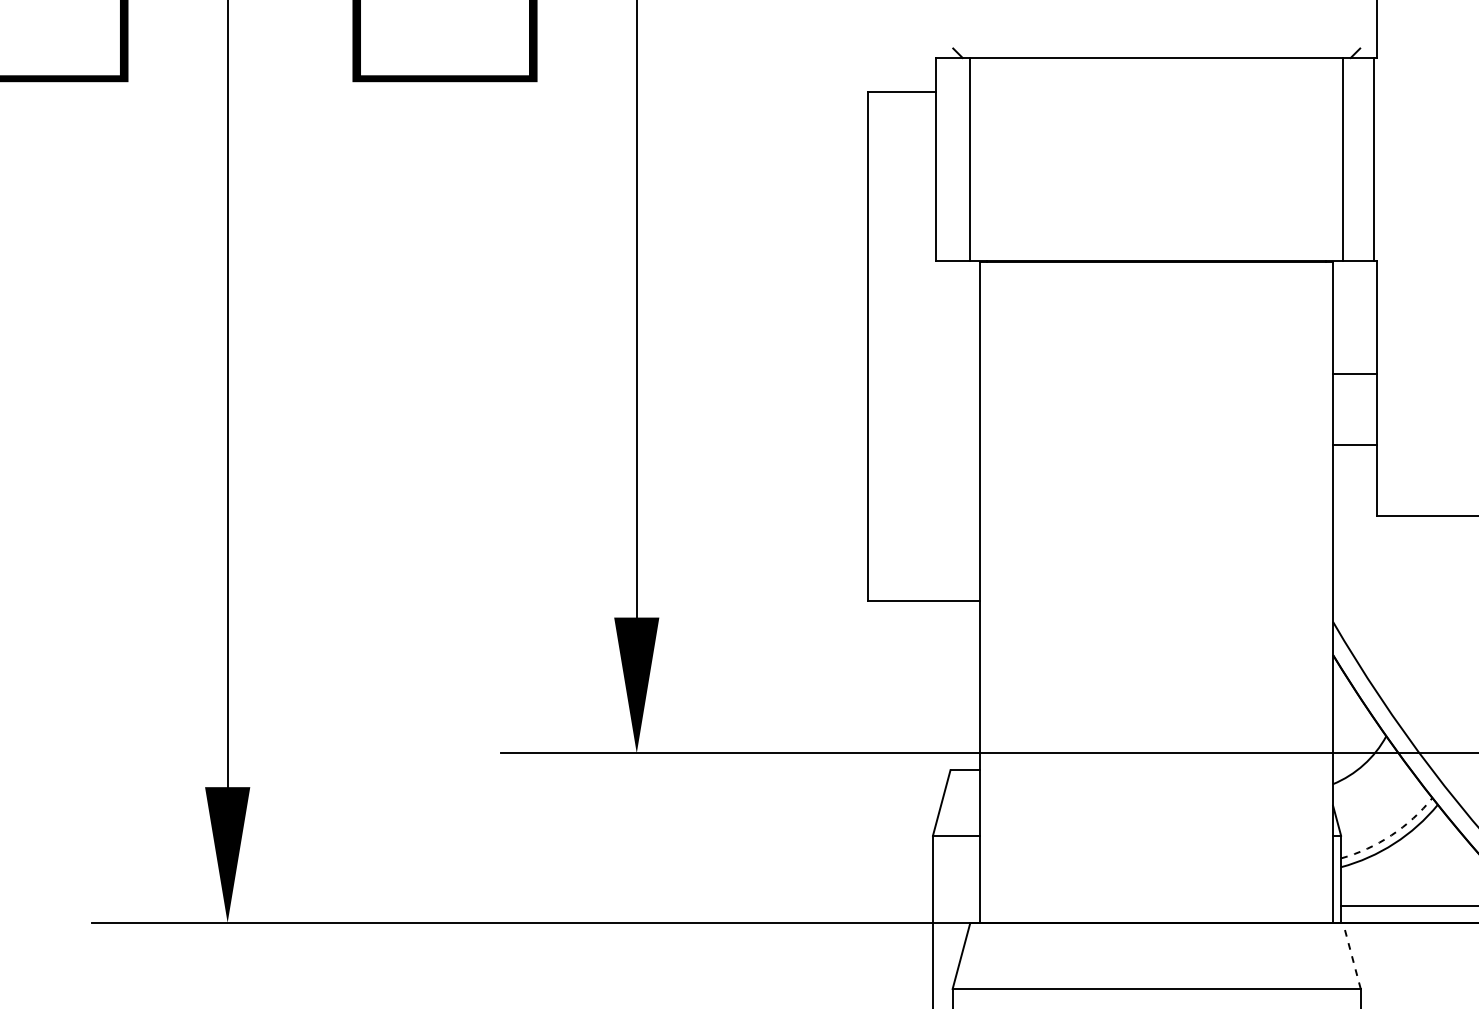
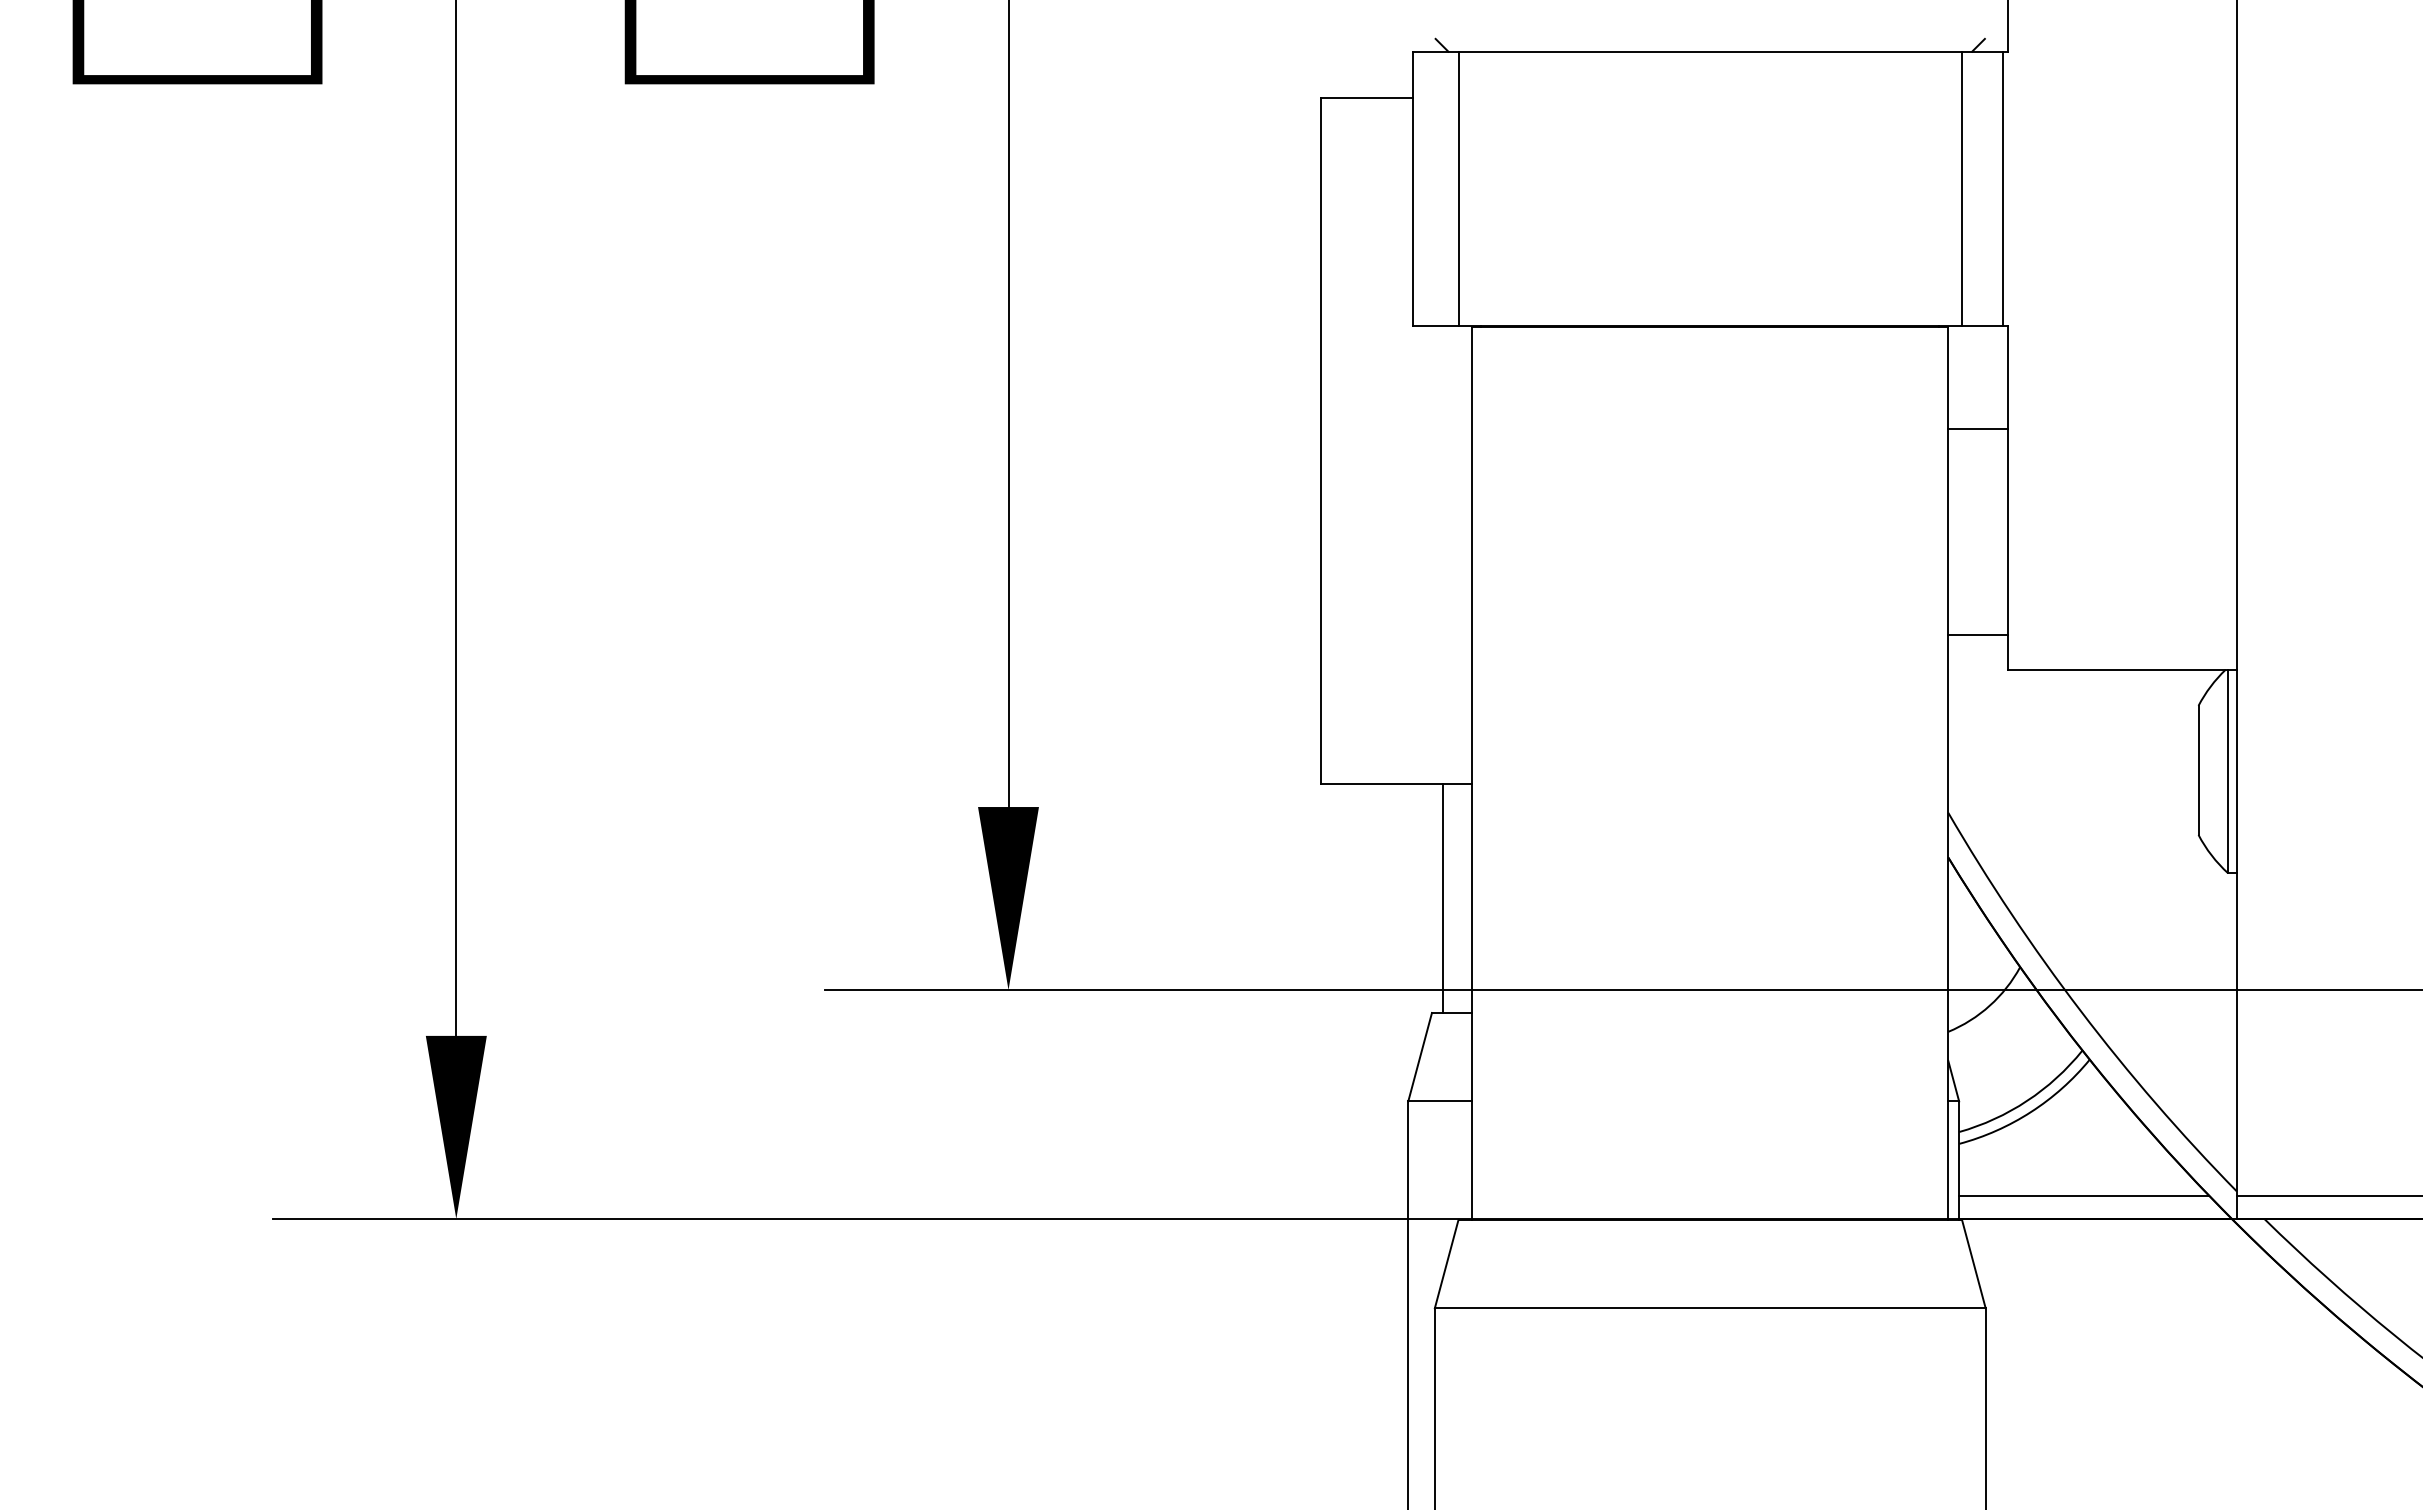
line: (1354, 374) -> (1977, 429), moved
line: (1354, 445) -> (1977, 635), moved
line: (959, 685) -> (1443, 898), added
arc: (1391, 835) -> (2027, 1100), dashed -> solid
line: (1351, 956) -> (1973, 1264), dashed -> solid

